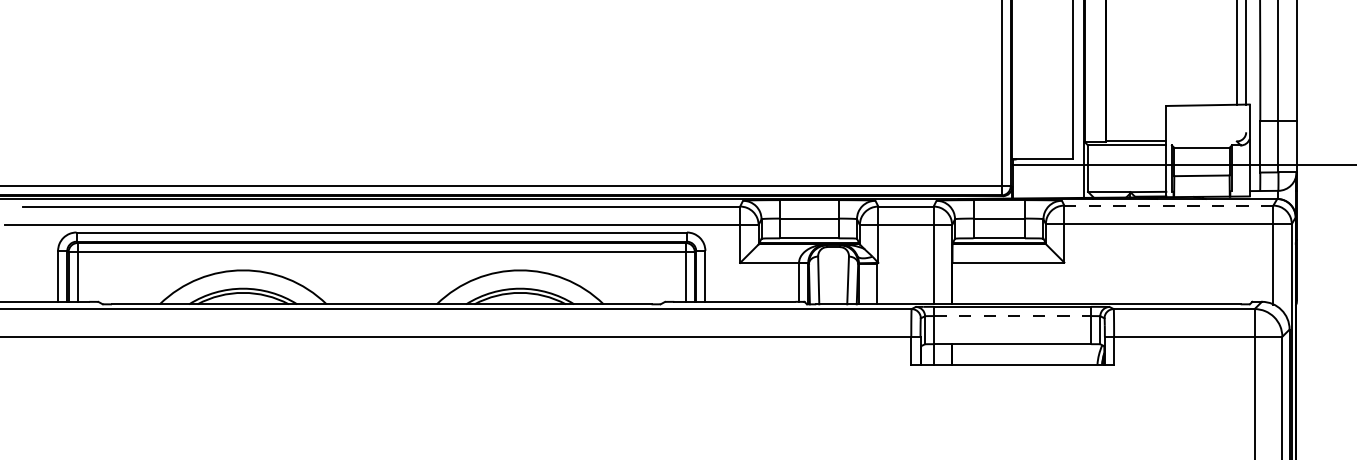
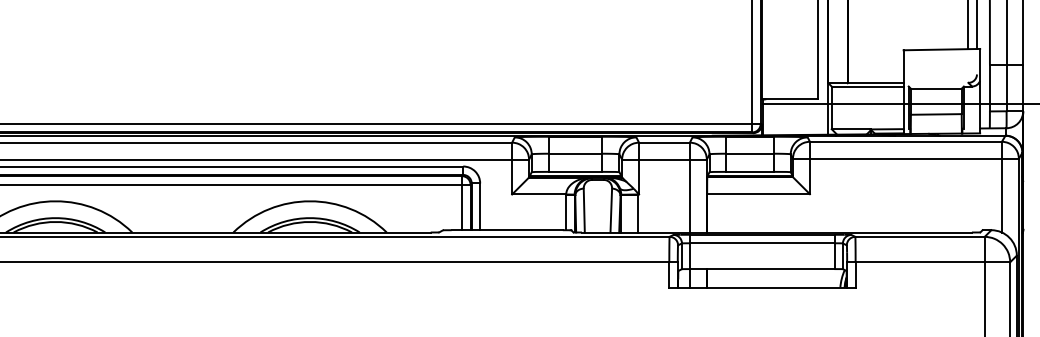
line: (1168, 205) -> (905, 141), dashed -> solid
line: (1013, 316) -> (763, 243), dashed -> solid

